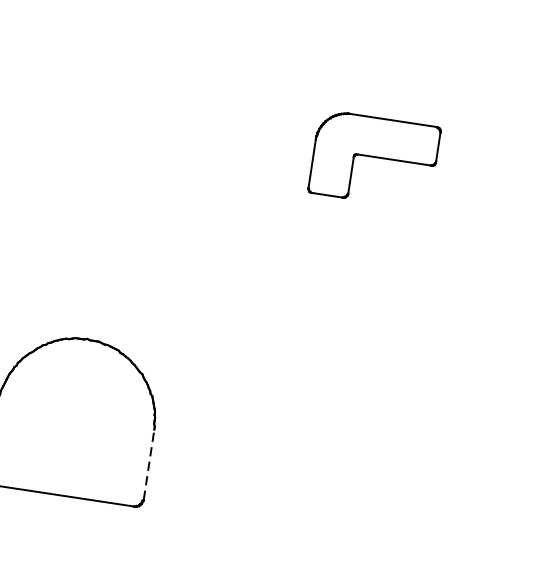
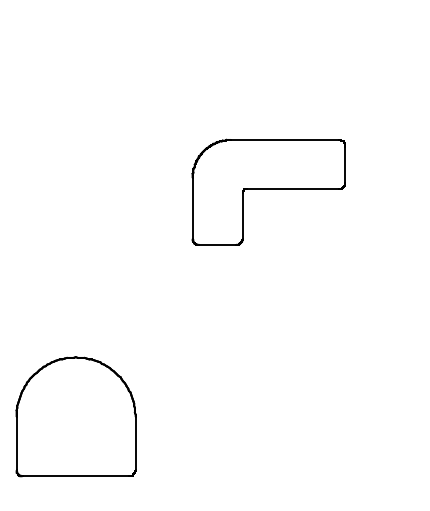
part: (374, 159) -> (268, 191), size x1.67
line: (148, 464) -> (135, 443), dashed -> solid

